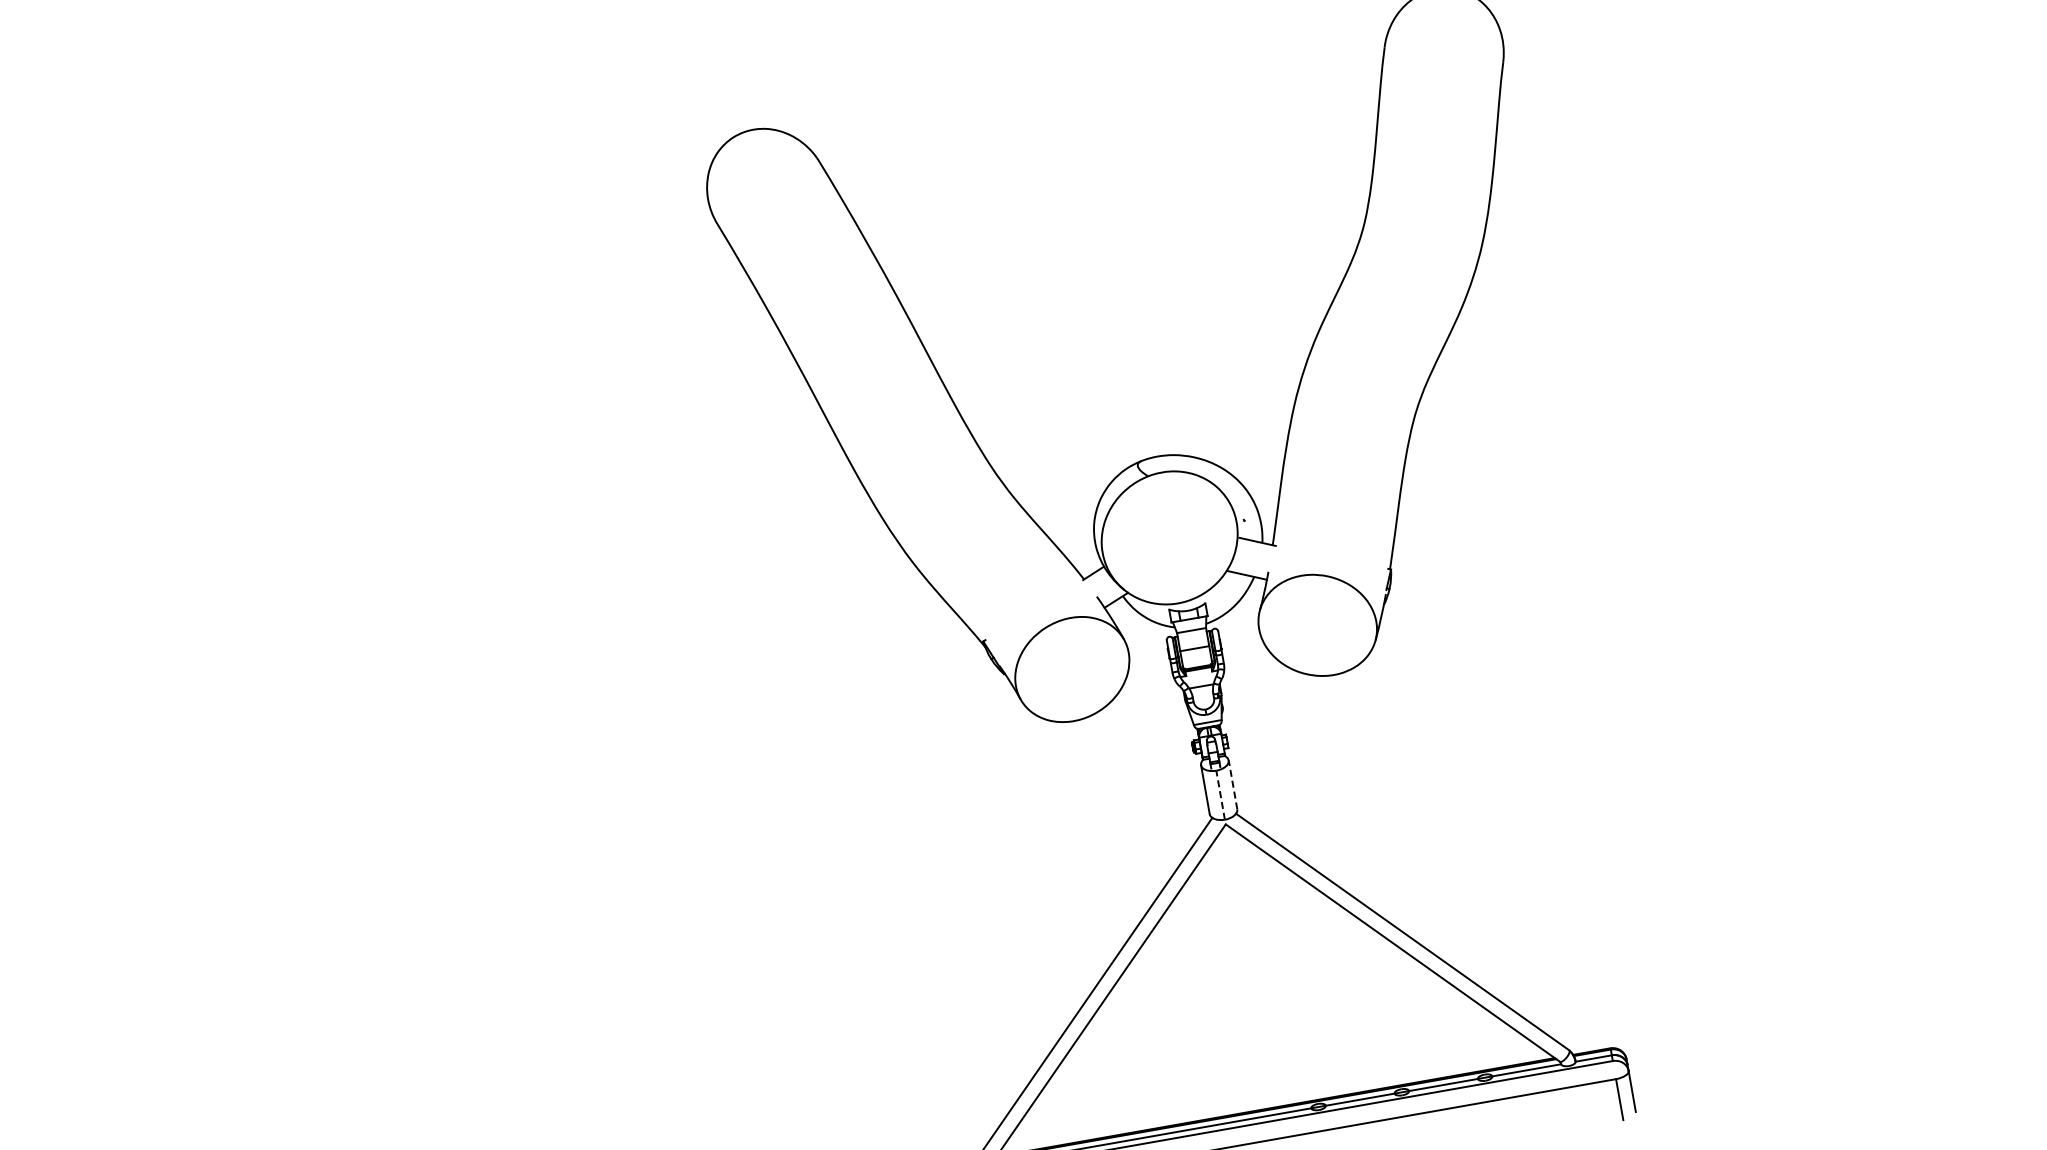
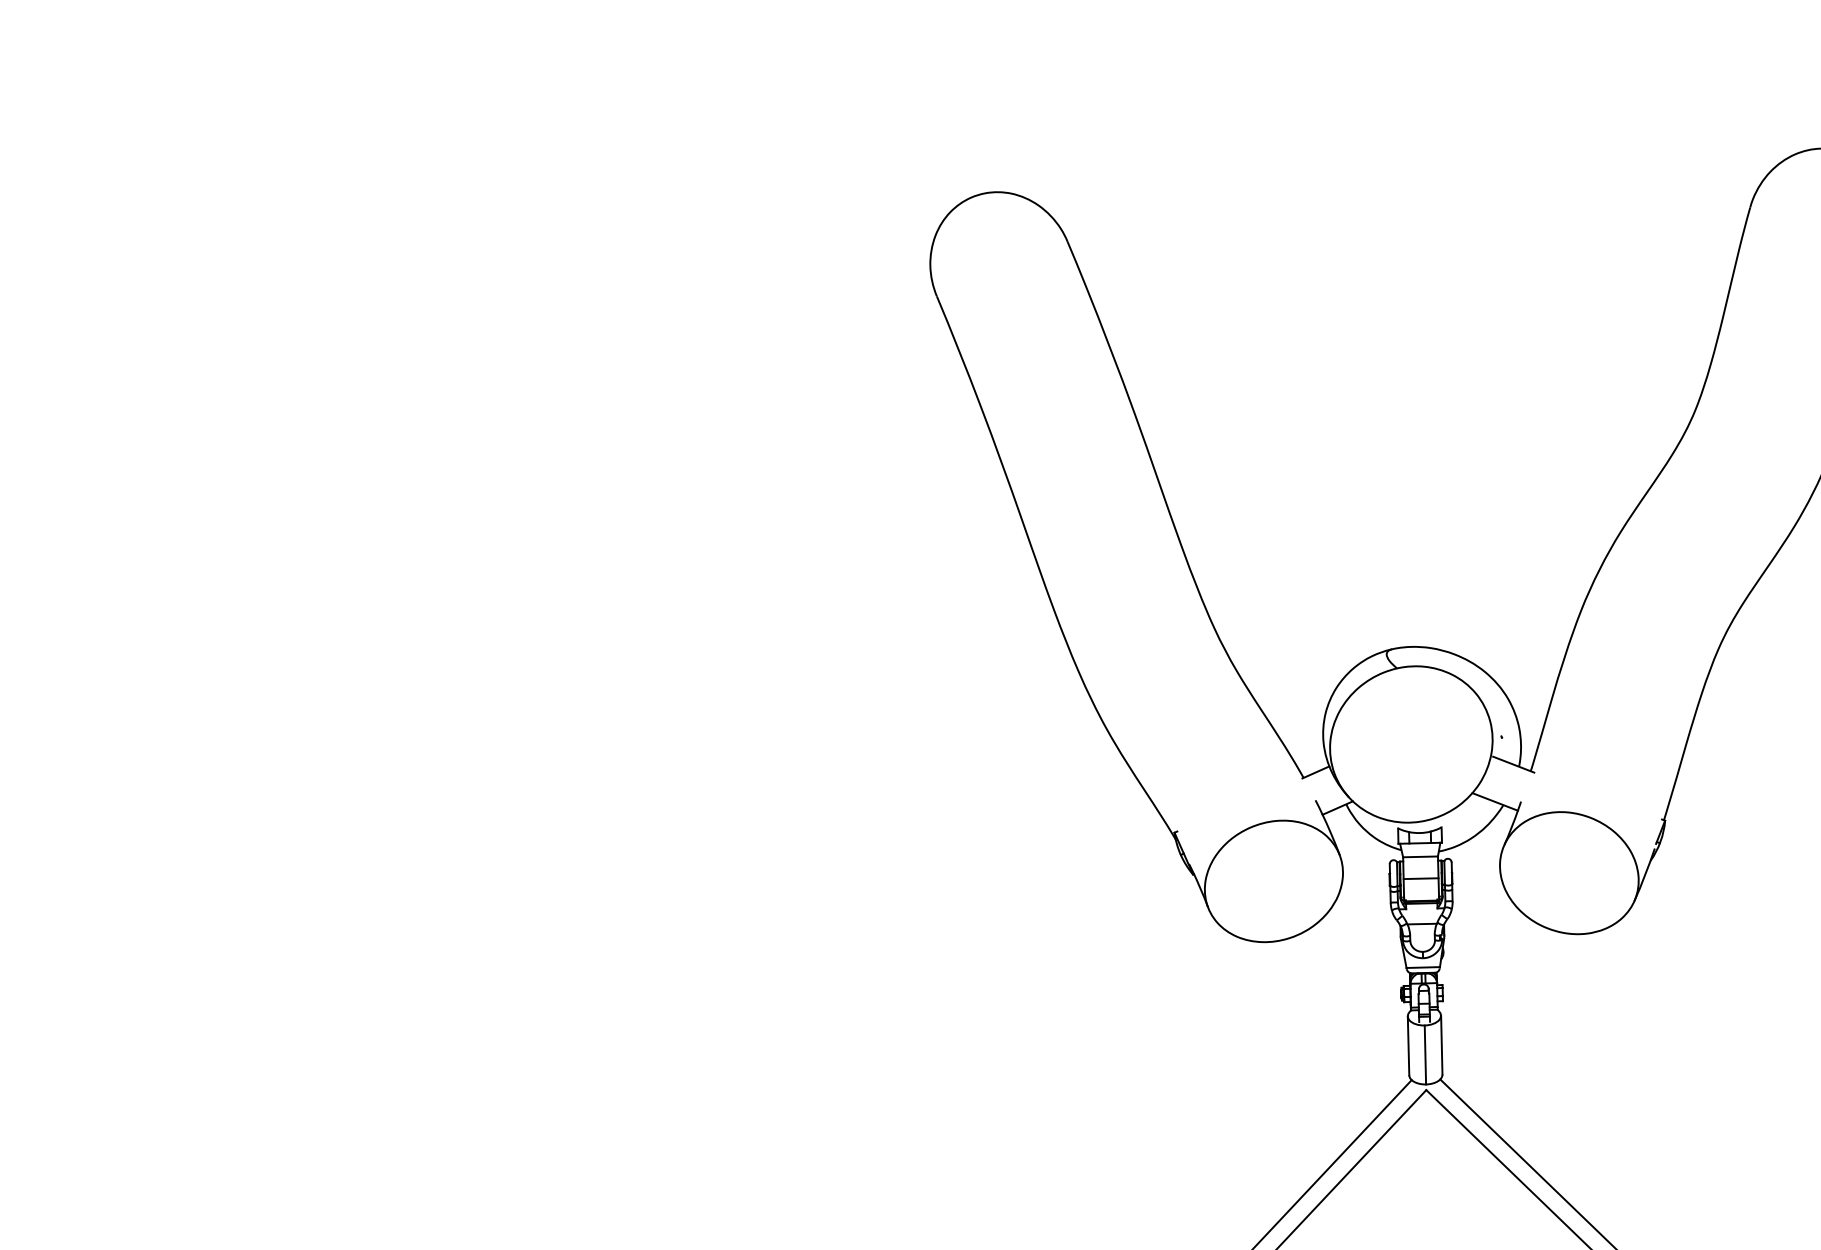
line: (1233, 784) -> (1442, 1044), dashed -> solid
line: (1220, 795) -> (1425, 1055), dashed -> solid

